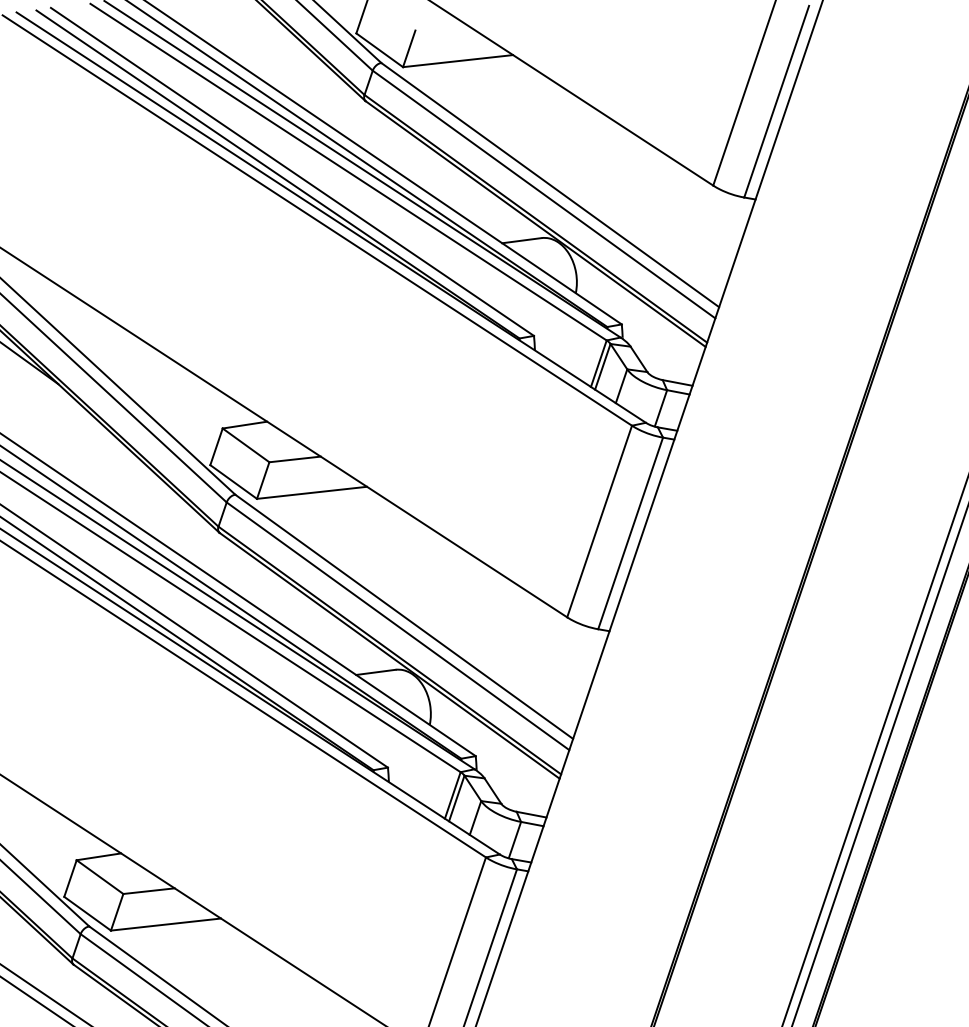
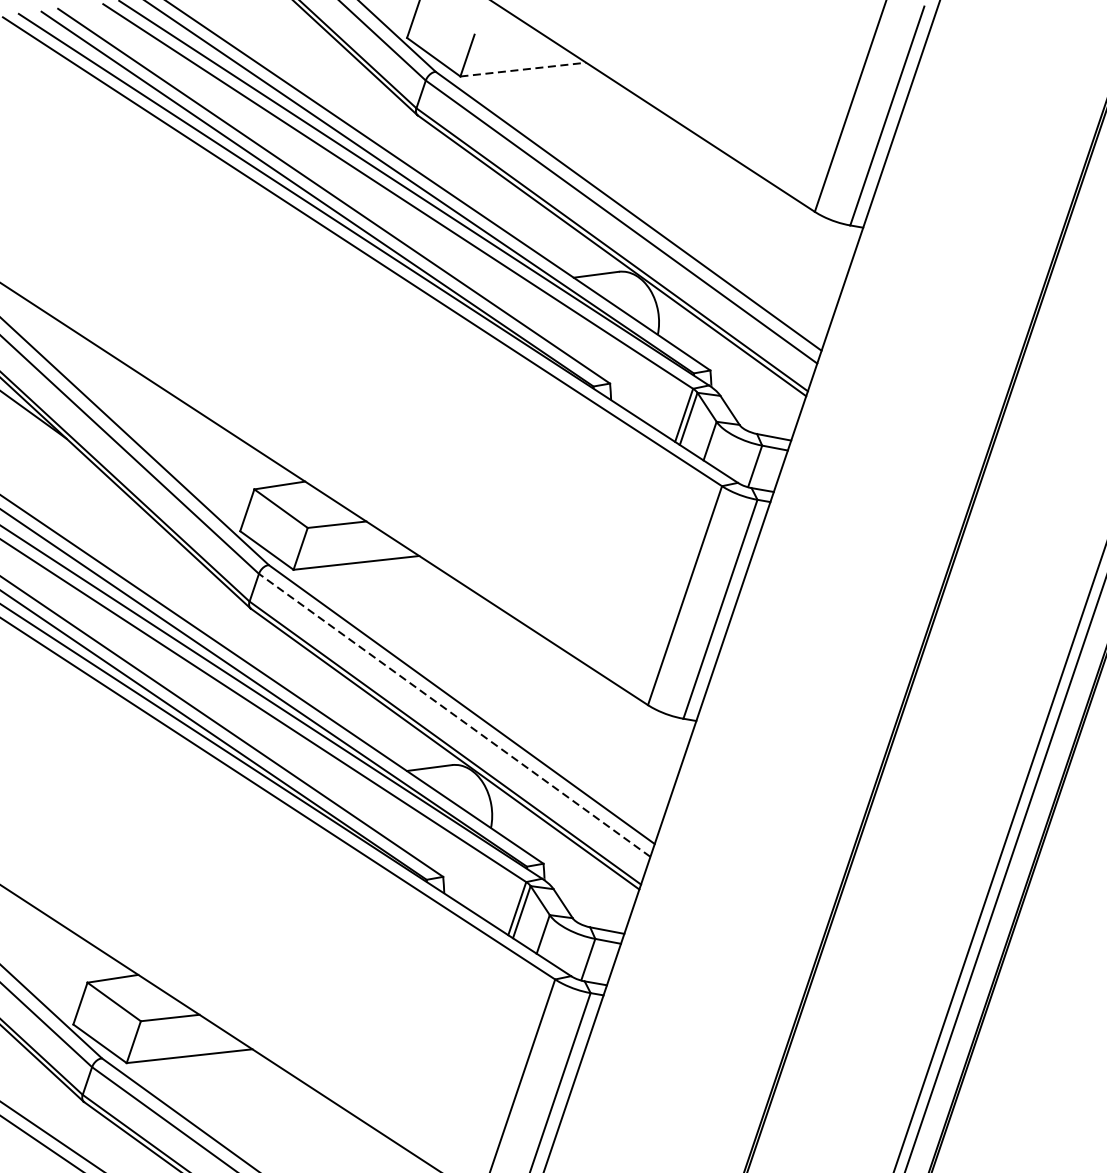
line: (458, 61) -> (523, 70), solid -> dashed
line: (397, 625) -> (454, 714), solid -> dashed

